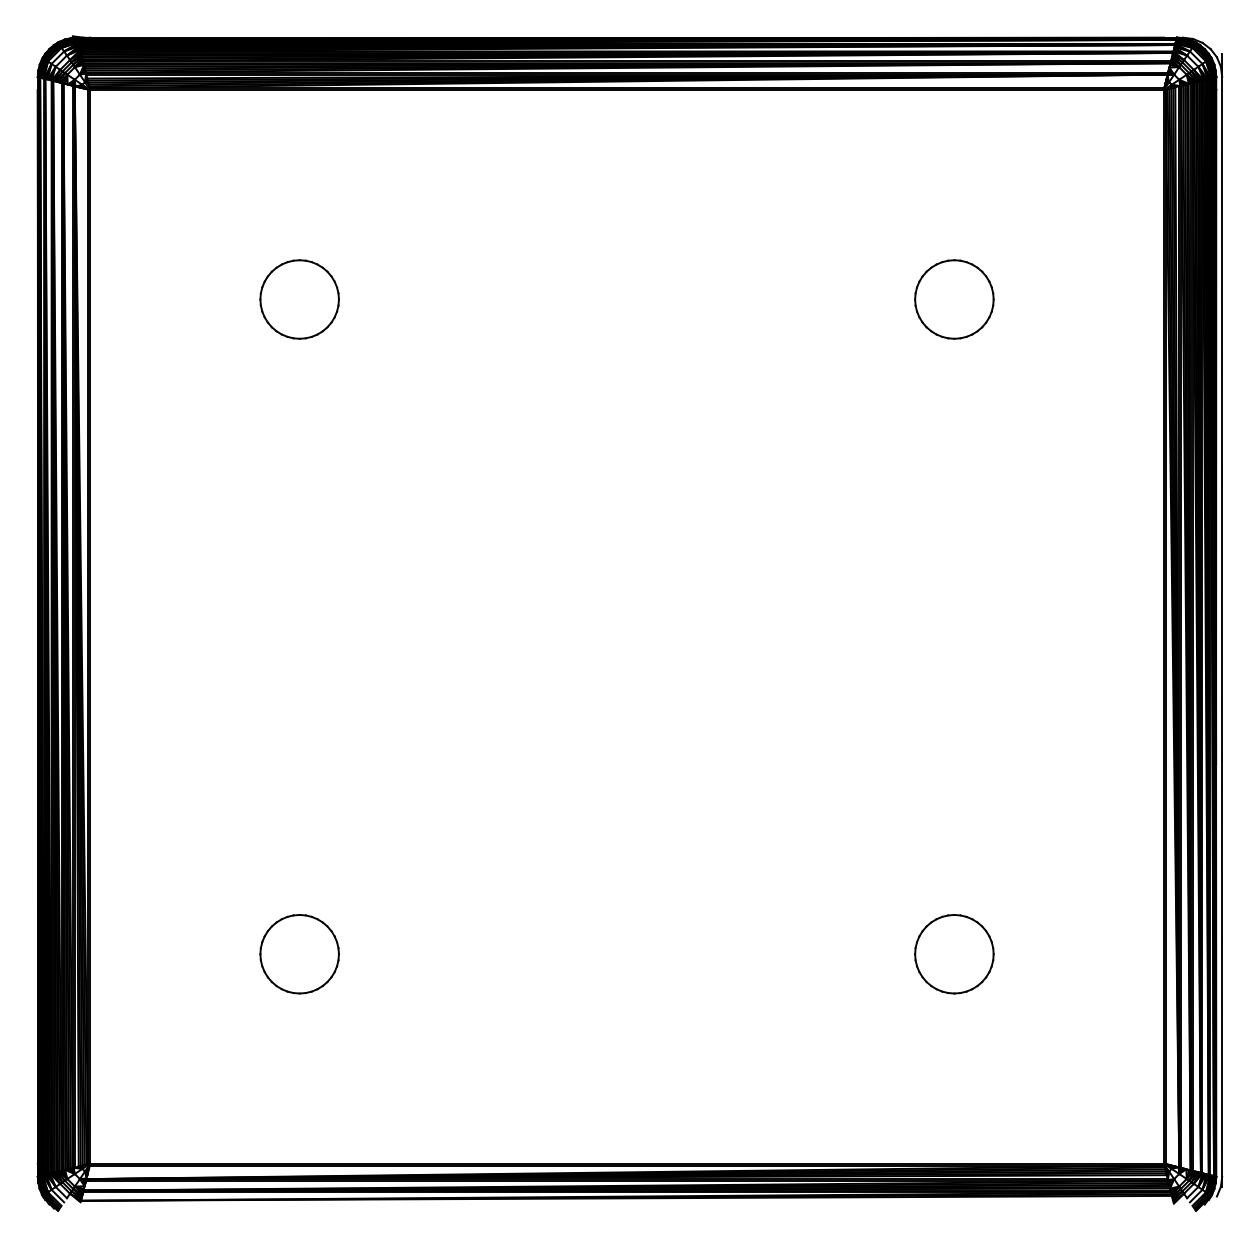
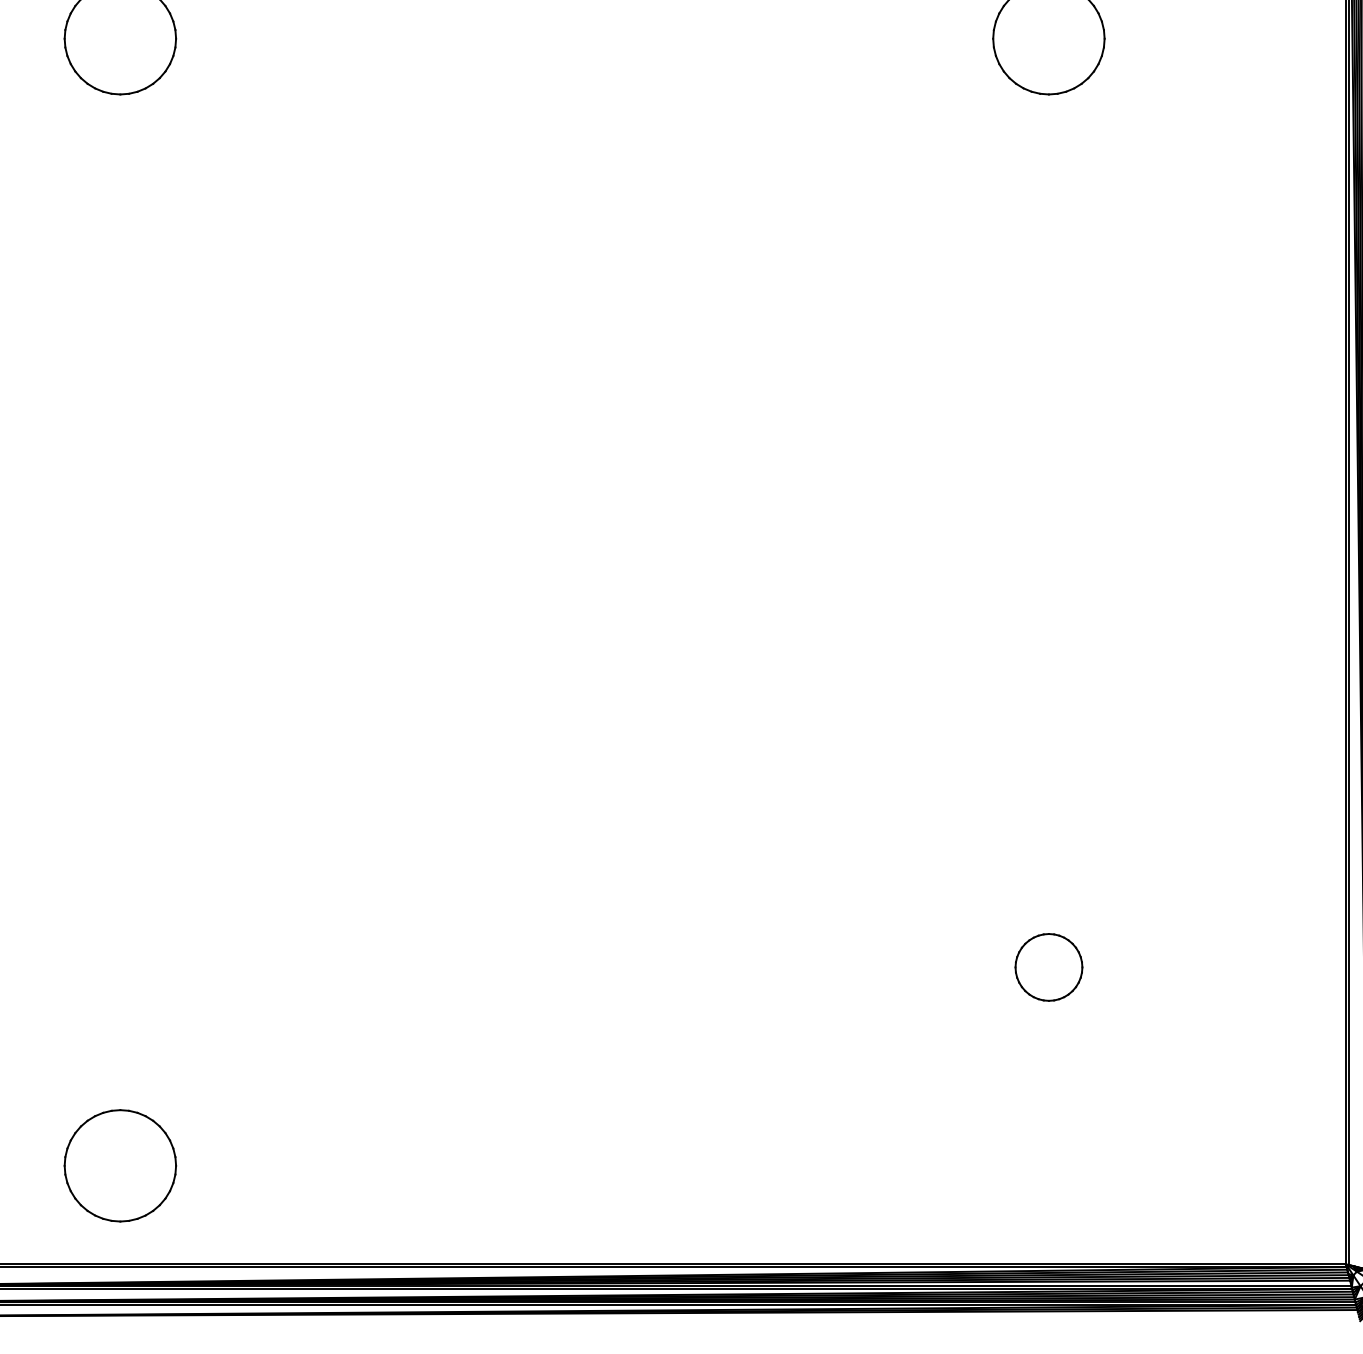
part: (299, 954) -> (120, 1166), moved
part: (954, 954) -> (1049, 967), size x0.6

